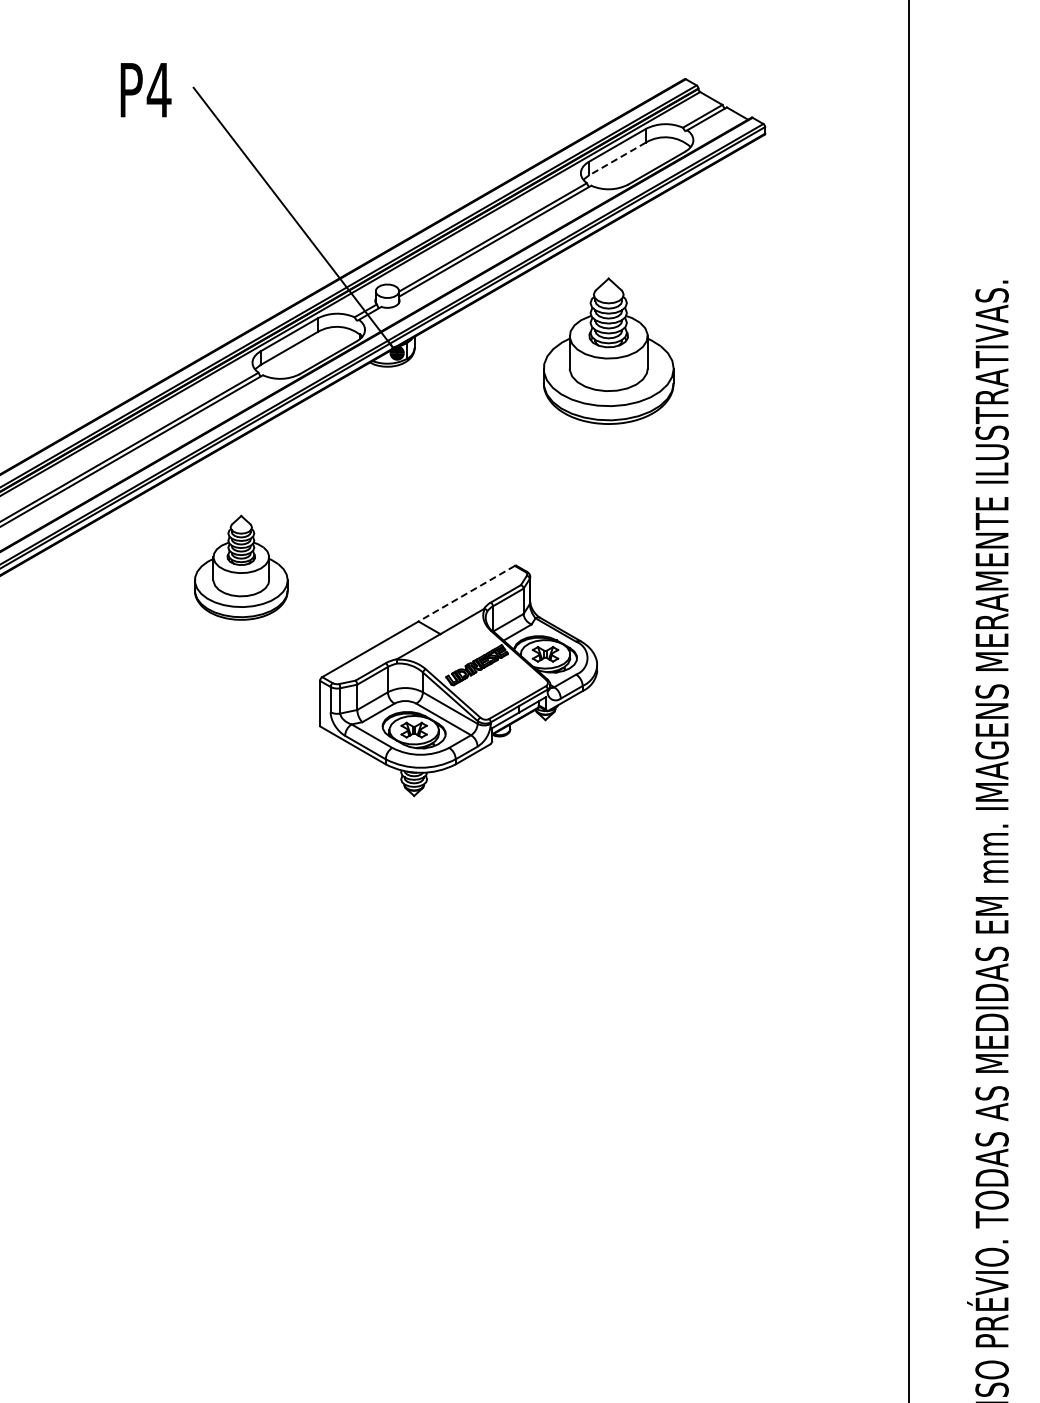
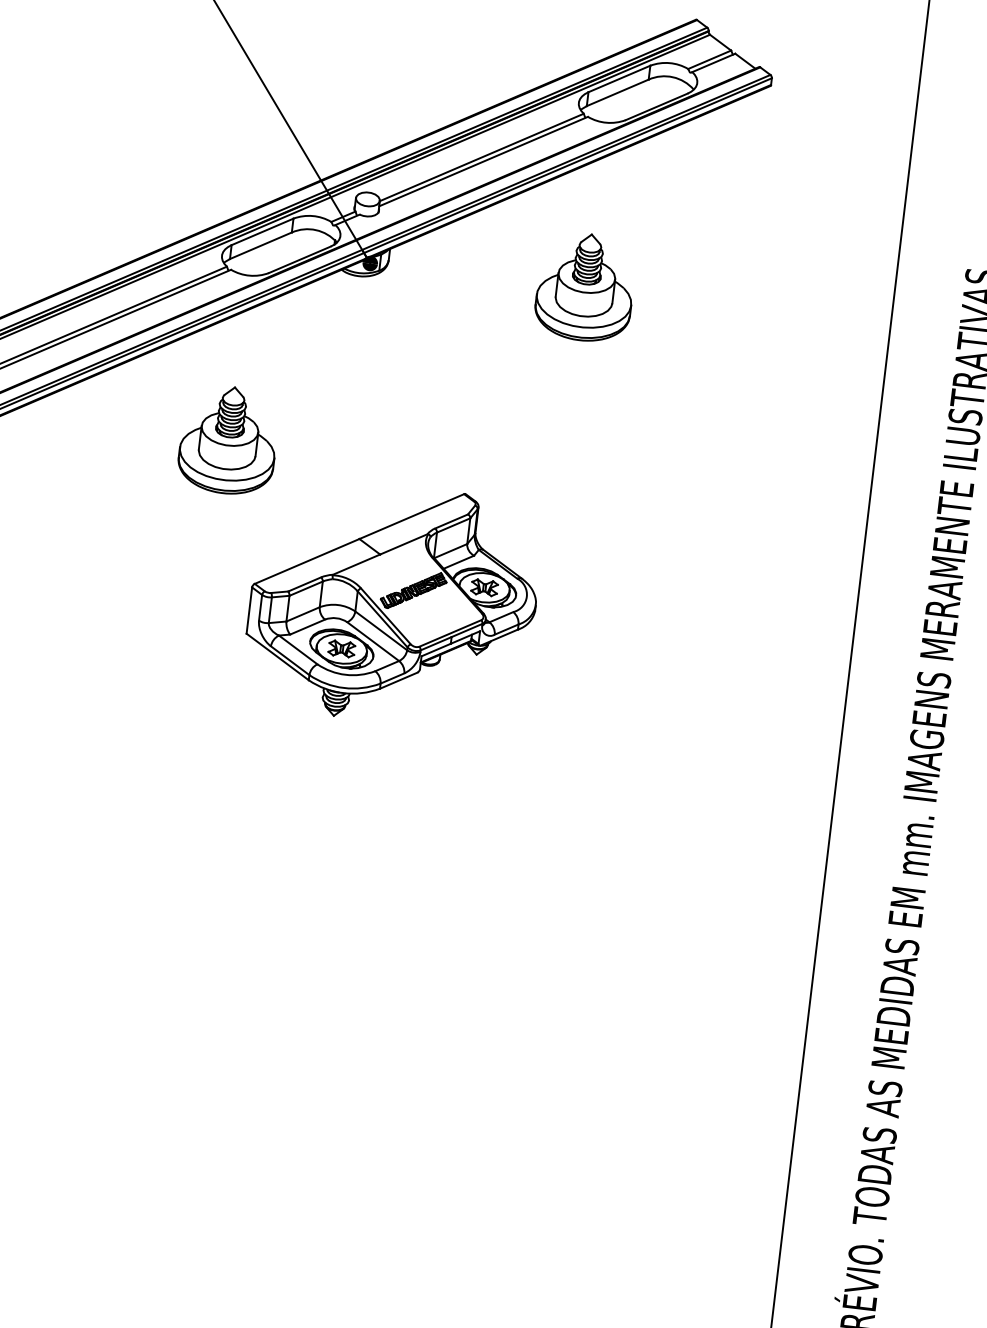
line: (617, 159) -> (617, 93), dashed -> solid
part: (608, 351) -> (585, 287), size x0.71
part: (241, 567) -> (228, 439), moved
line: (466, 593) -> (411, 516), dashed -> solid

